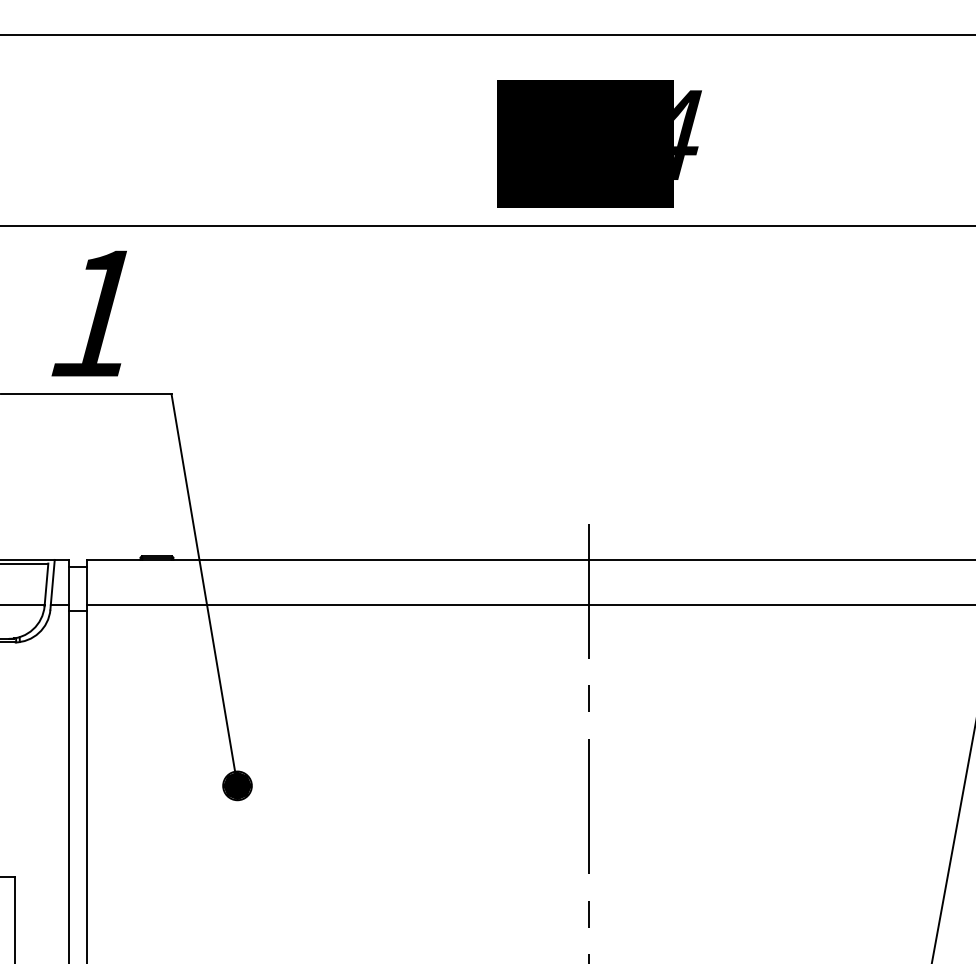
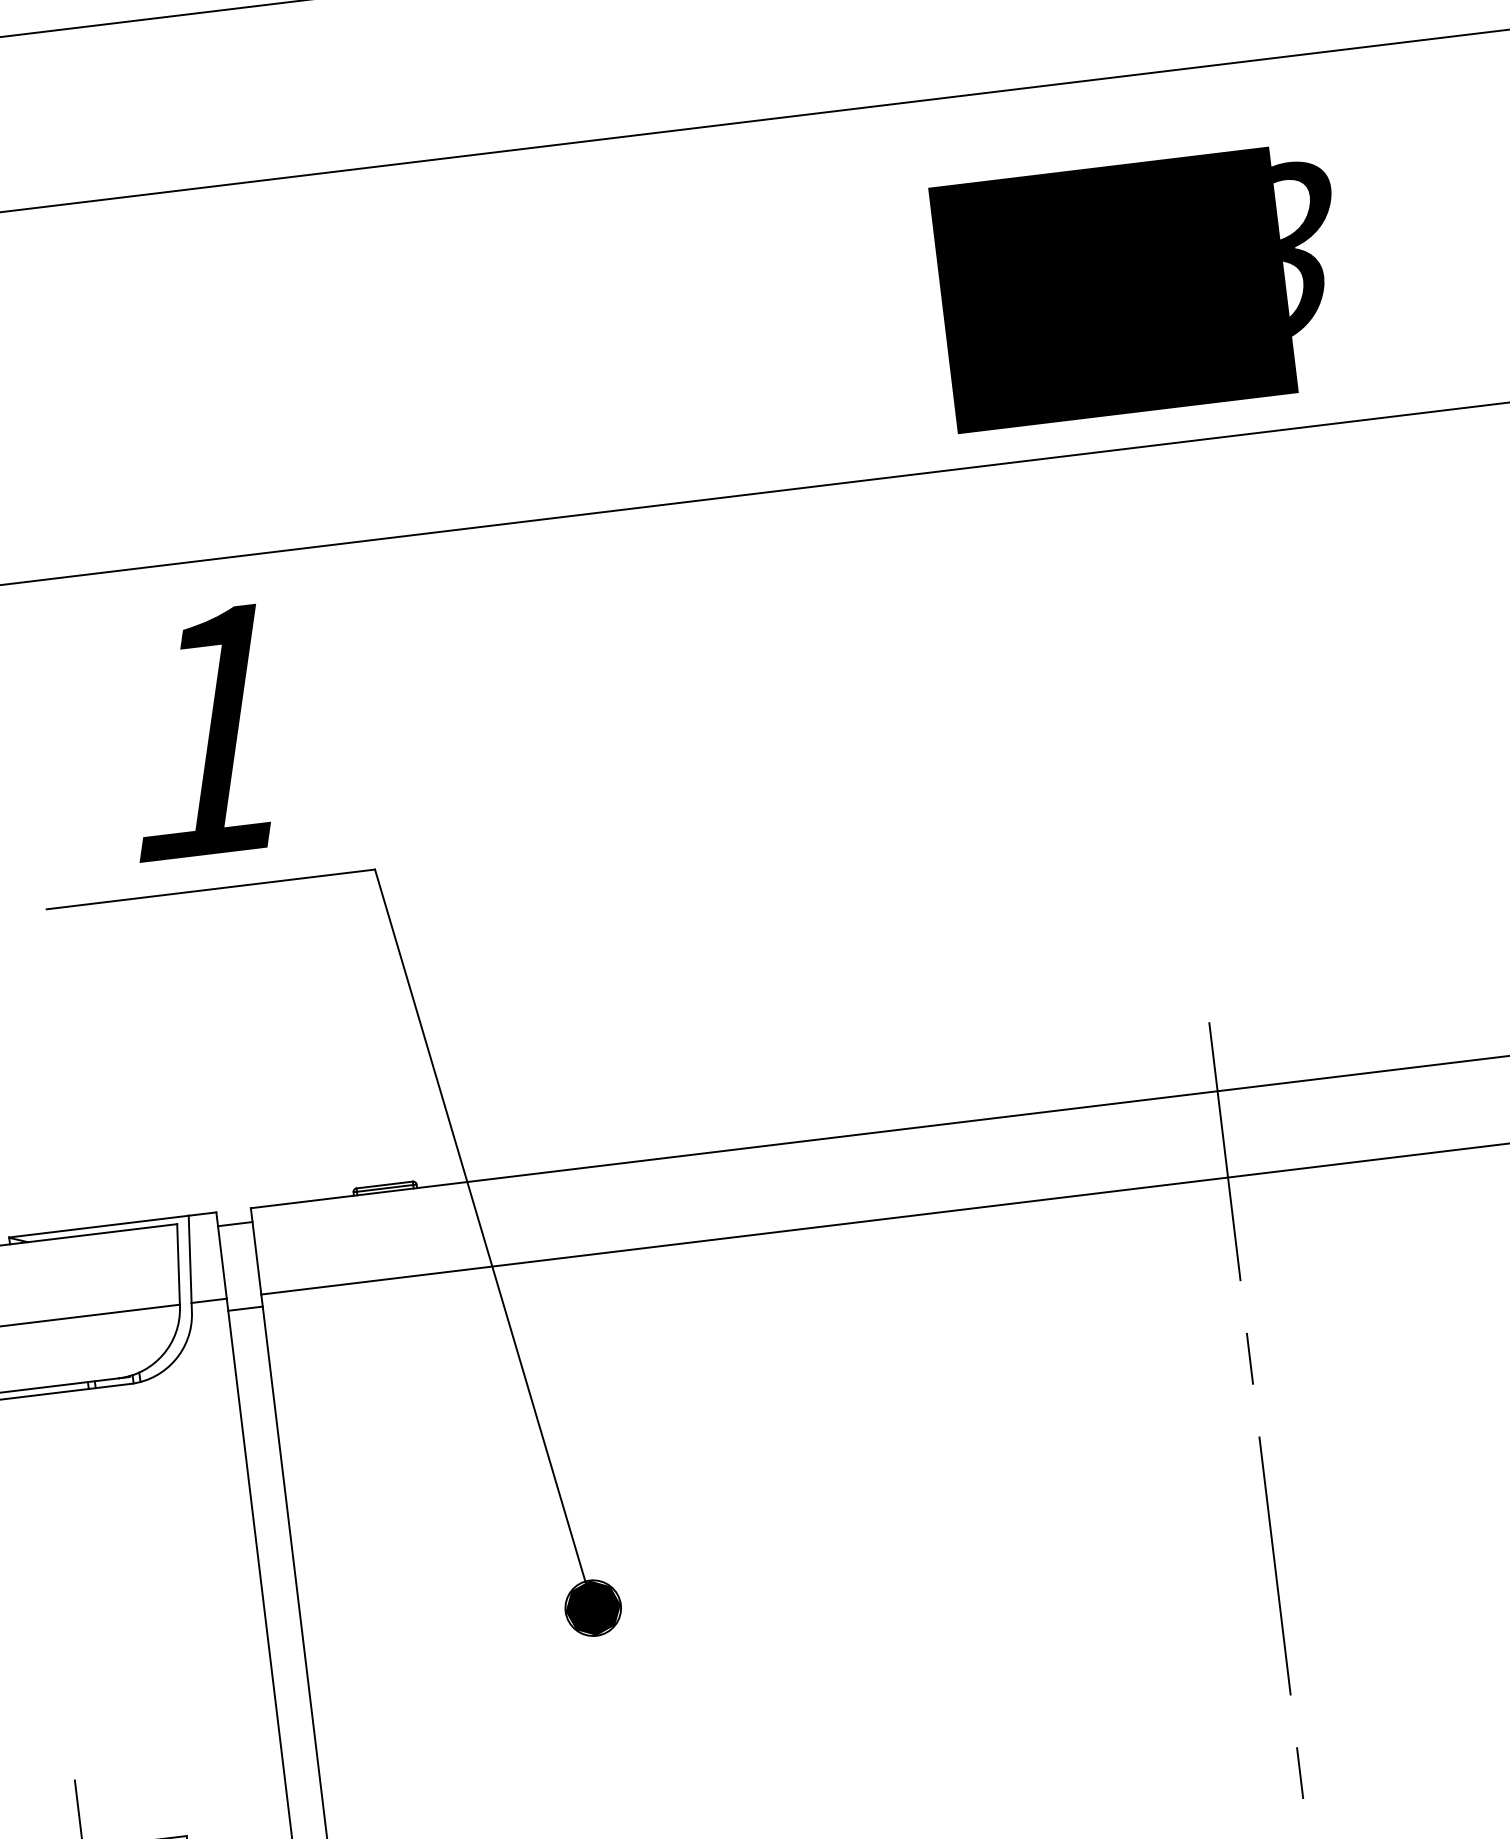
text: (688, 133) -> (1309, 246), 124 -> 123

